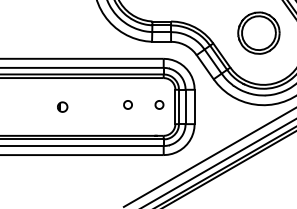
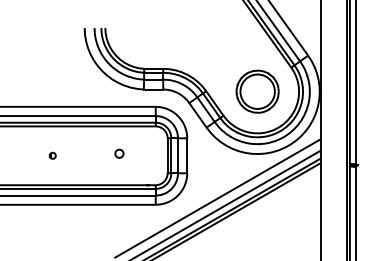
part: (258, 32) -> (257, 91), moved
part: (159, 104) -> (151, 153), removed
part: (62, 106) -> (52, 155), size x0.62

